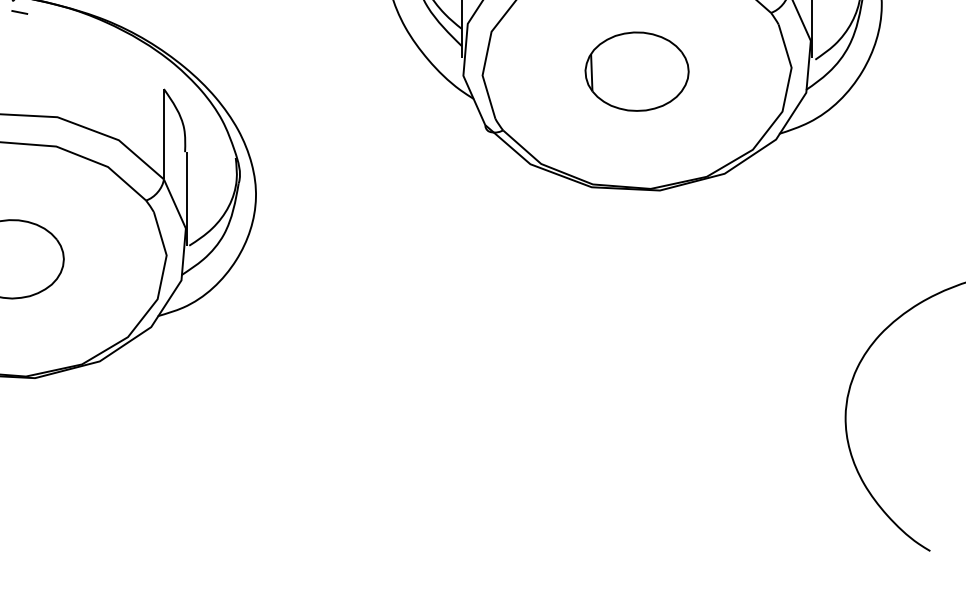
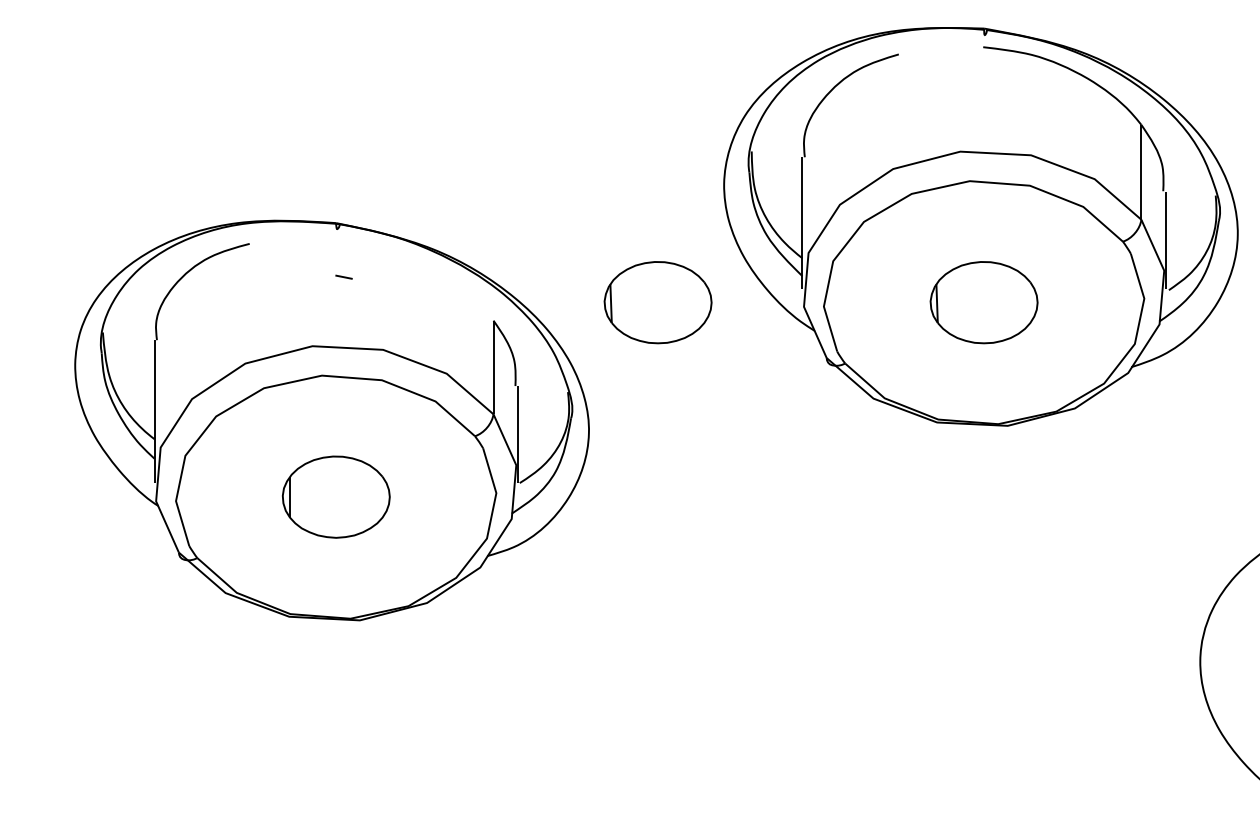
line: (19, 11) -> (343, 276), moved
part: (322, 71) -> (657, 302), added

